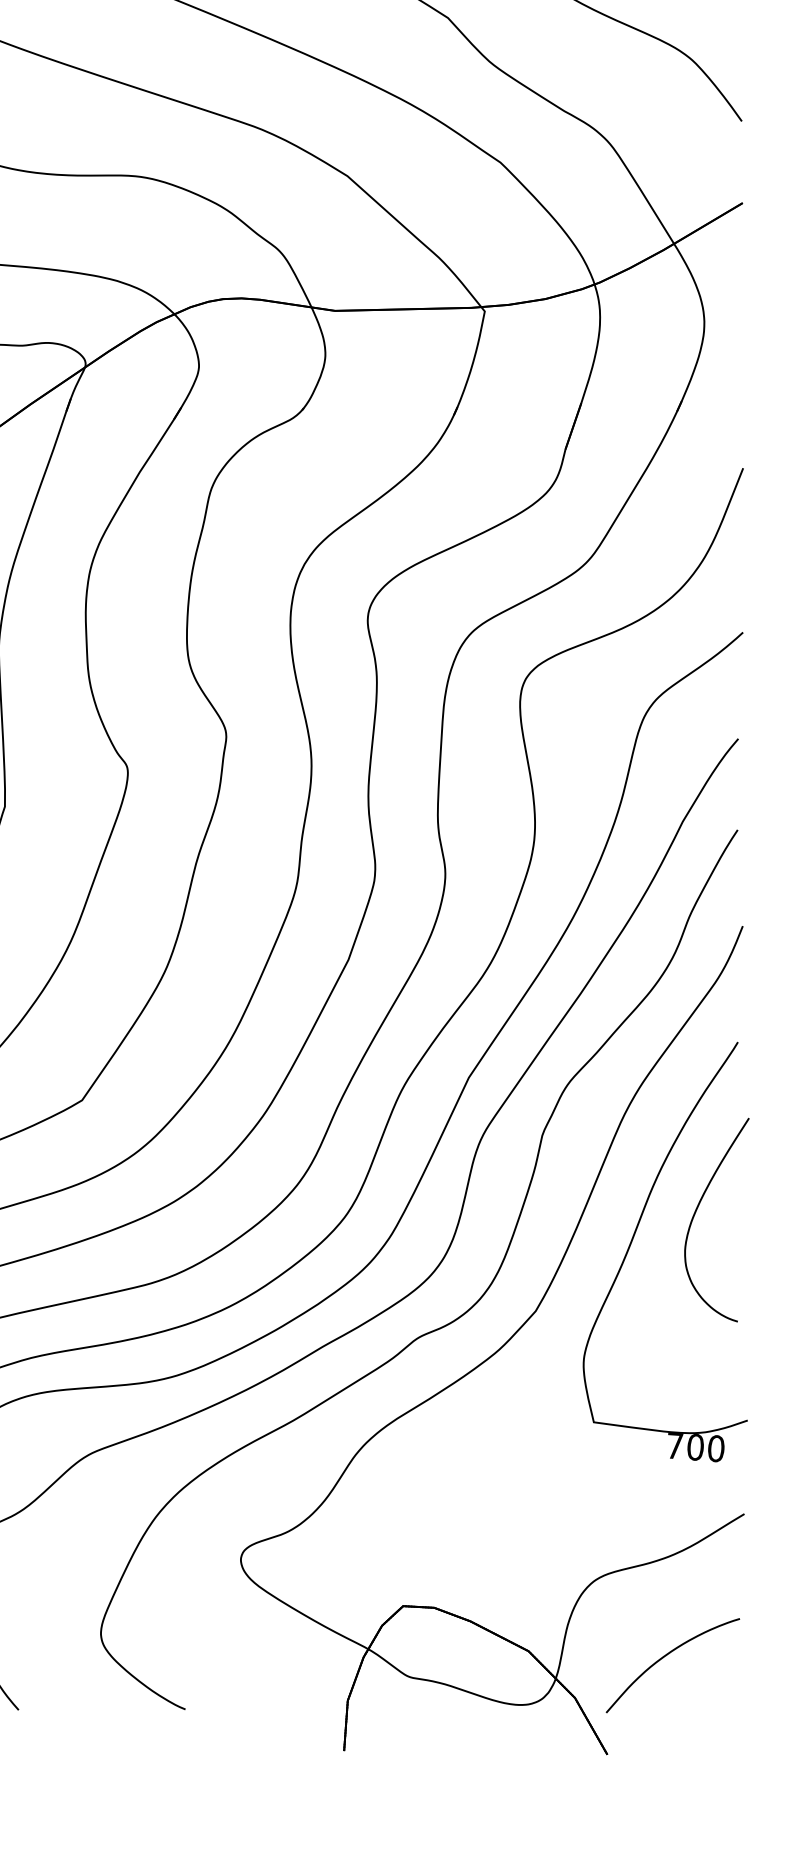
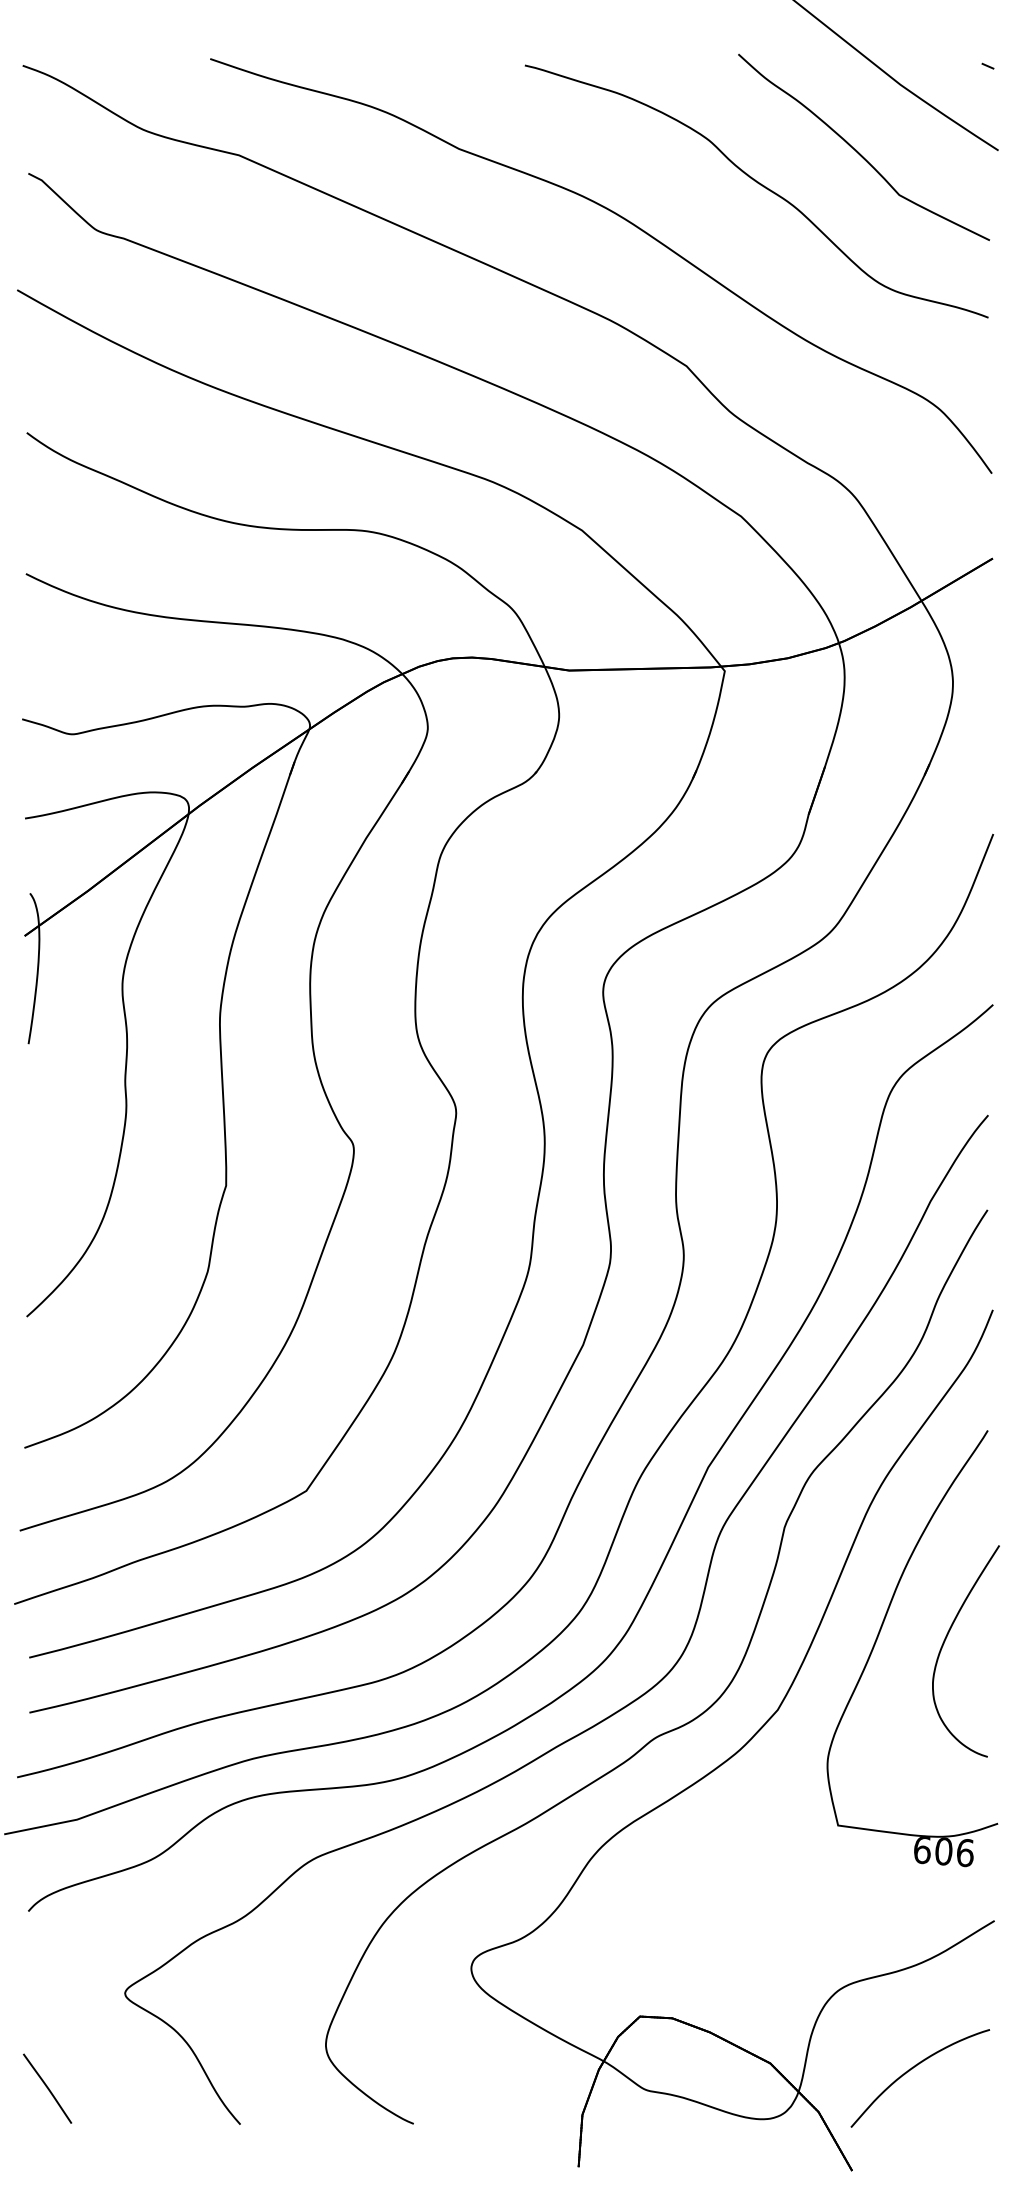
curve: (697, 1210) -> (945, 1641), moved
text: (695, 1447) -> (943, 1851), 700 -> 606

